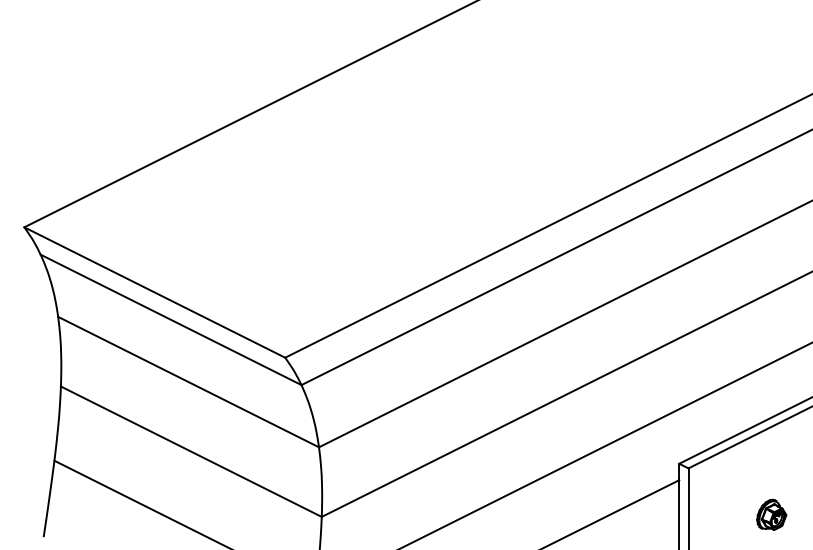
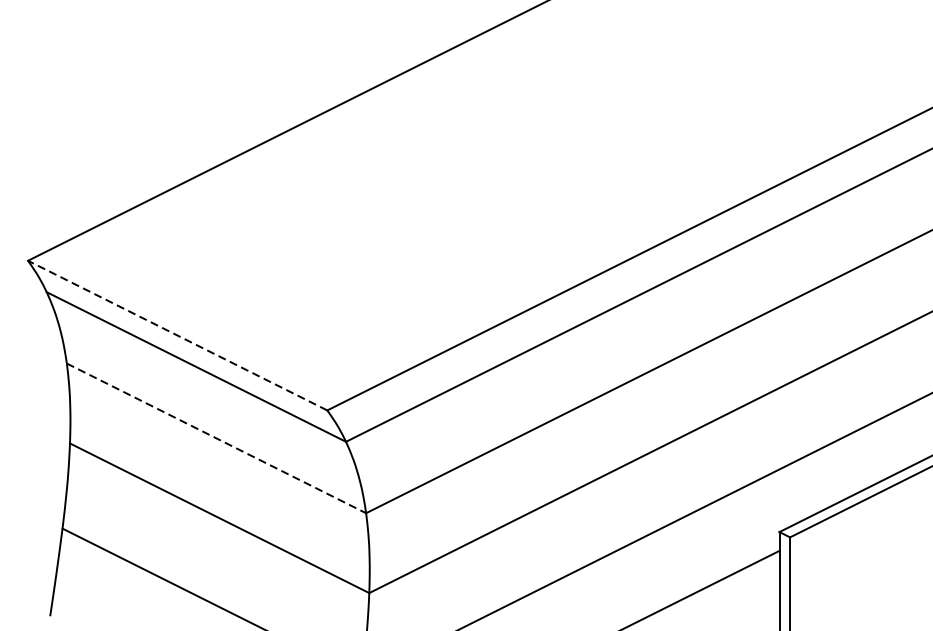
line: (154, 292) -> (177, 335), solid -> dashed
line: (188, 382) -> (216, 438), solid -> dashed
part: (771, 514) -> (885, 590), removed

